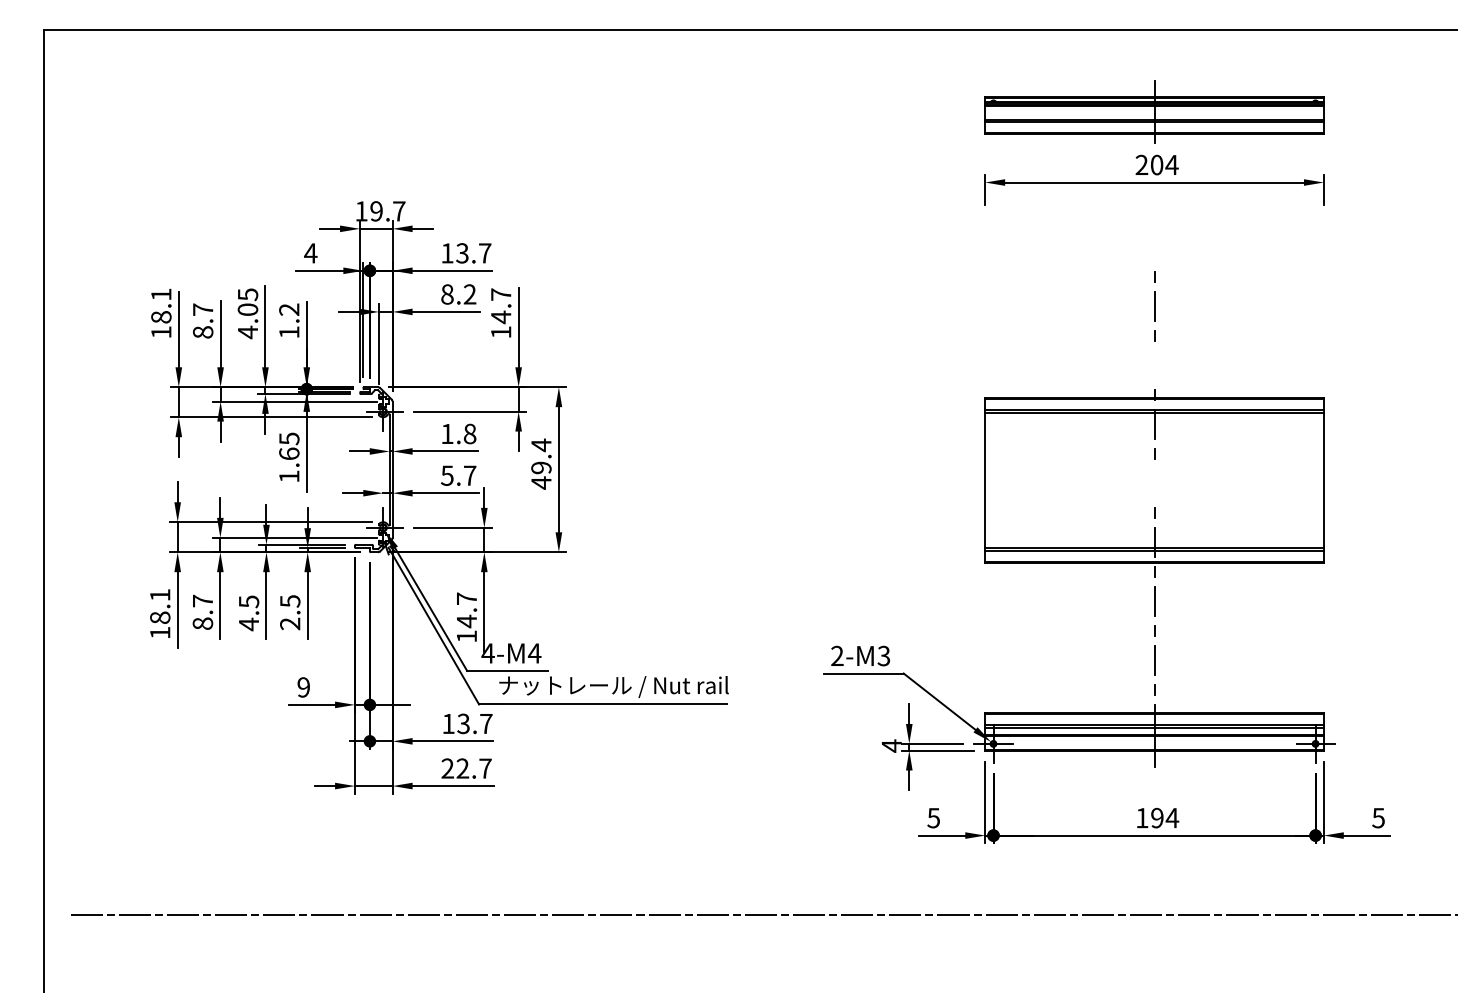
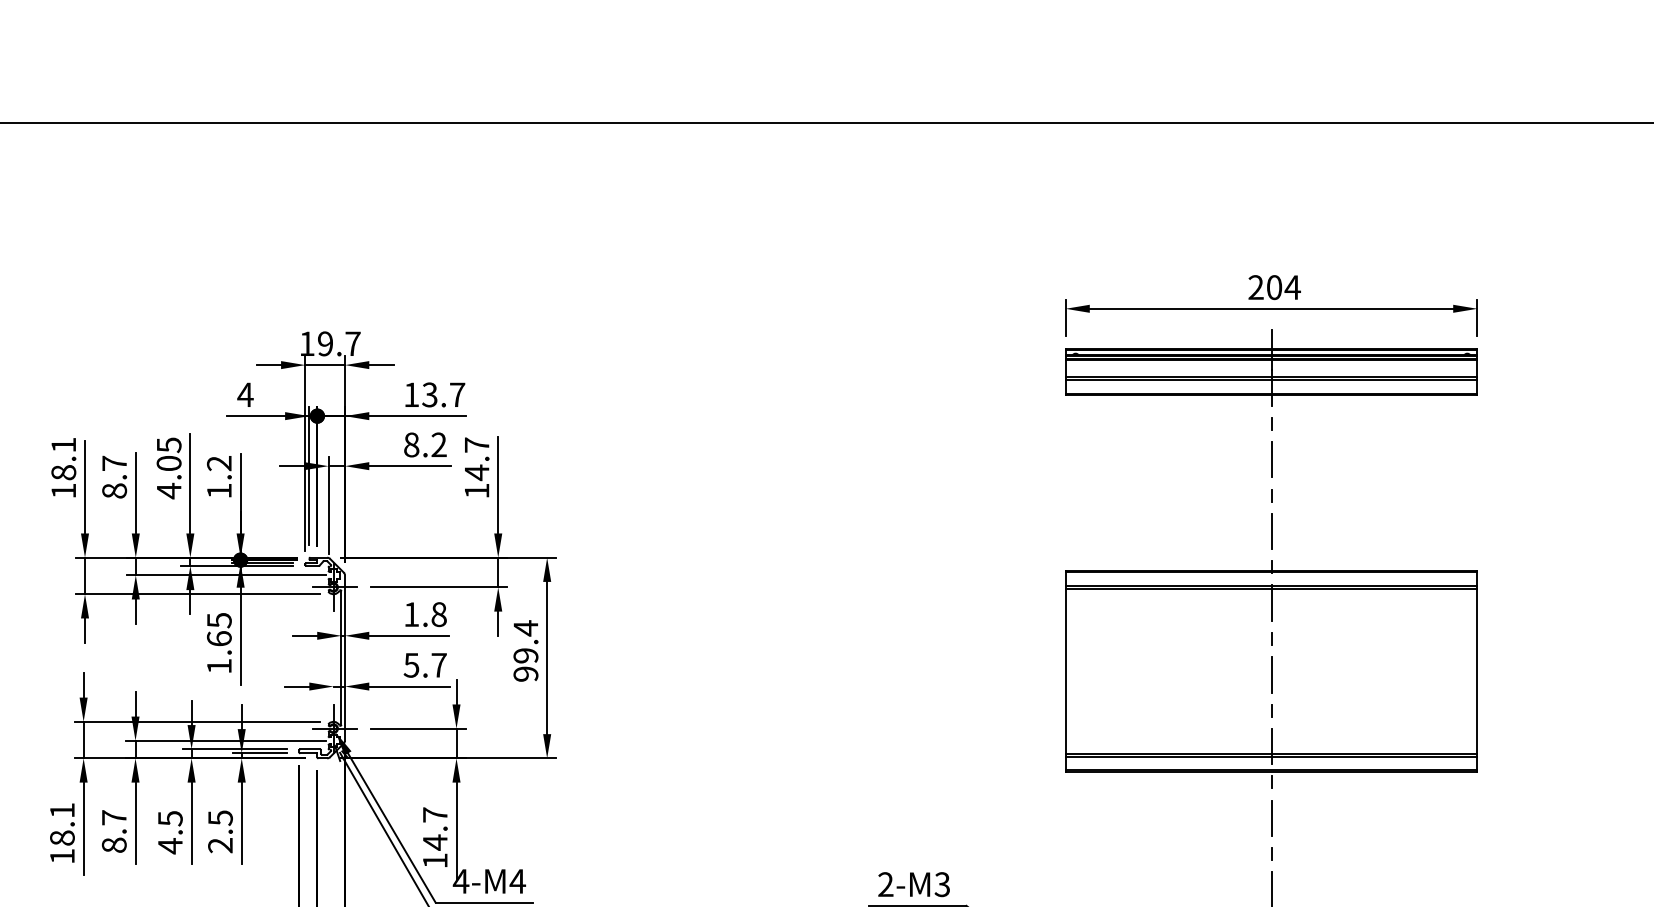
part: (1154, 111) -> (1271, 367), moved
line: (1154, 365) -> (1271, 531), added
text: (541, 482) -> (526, 673), 49.4 -> 99.4
line: (1154, 483) -> (1271, 674), added

